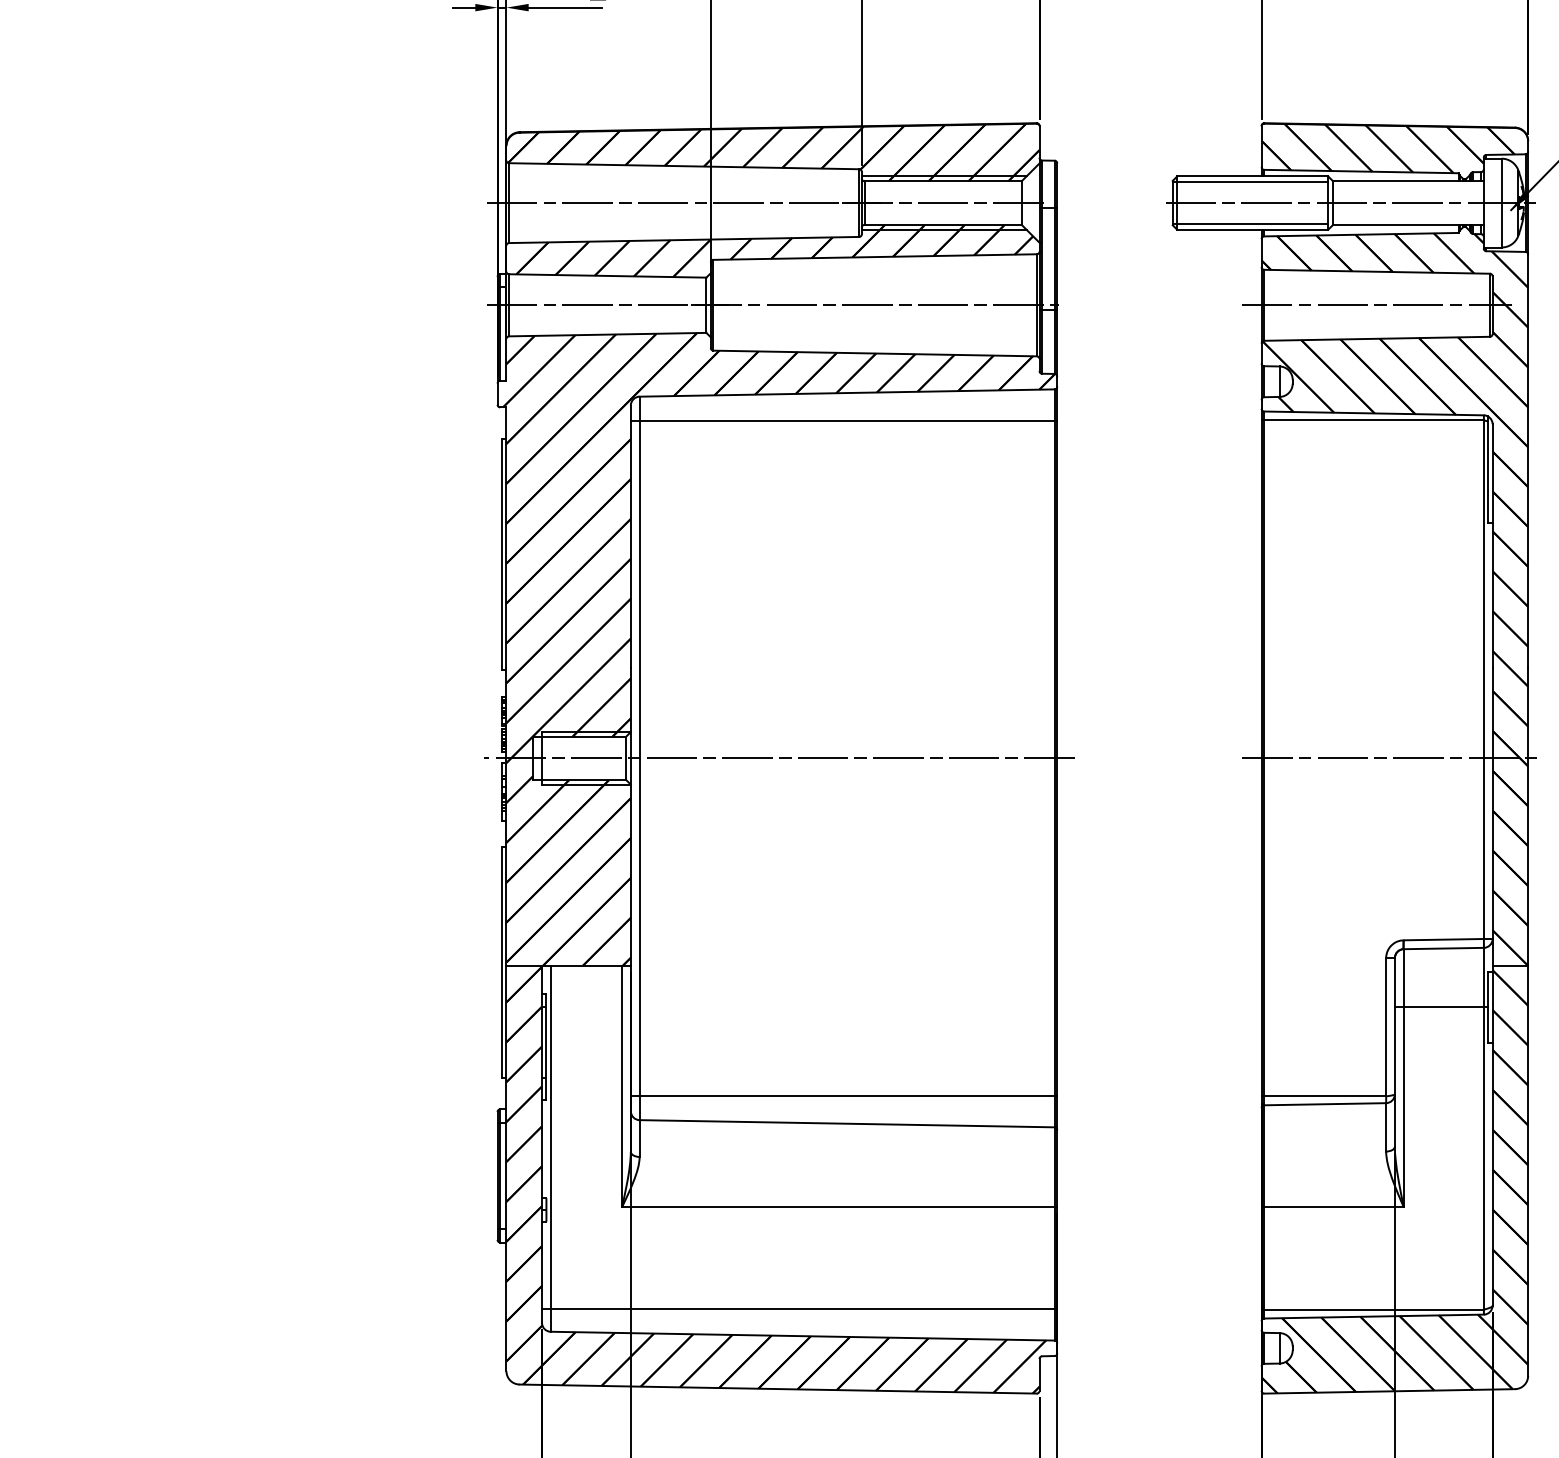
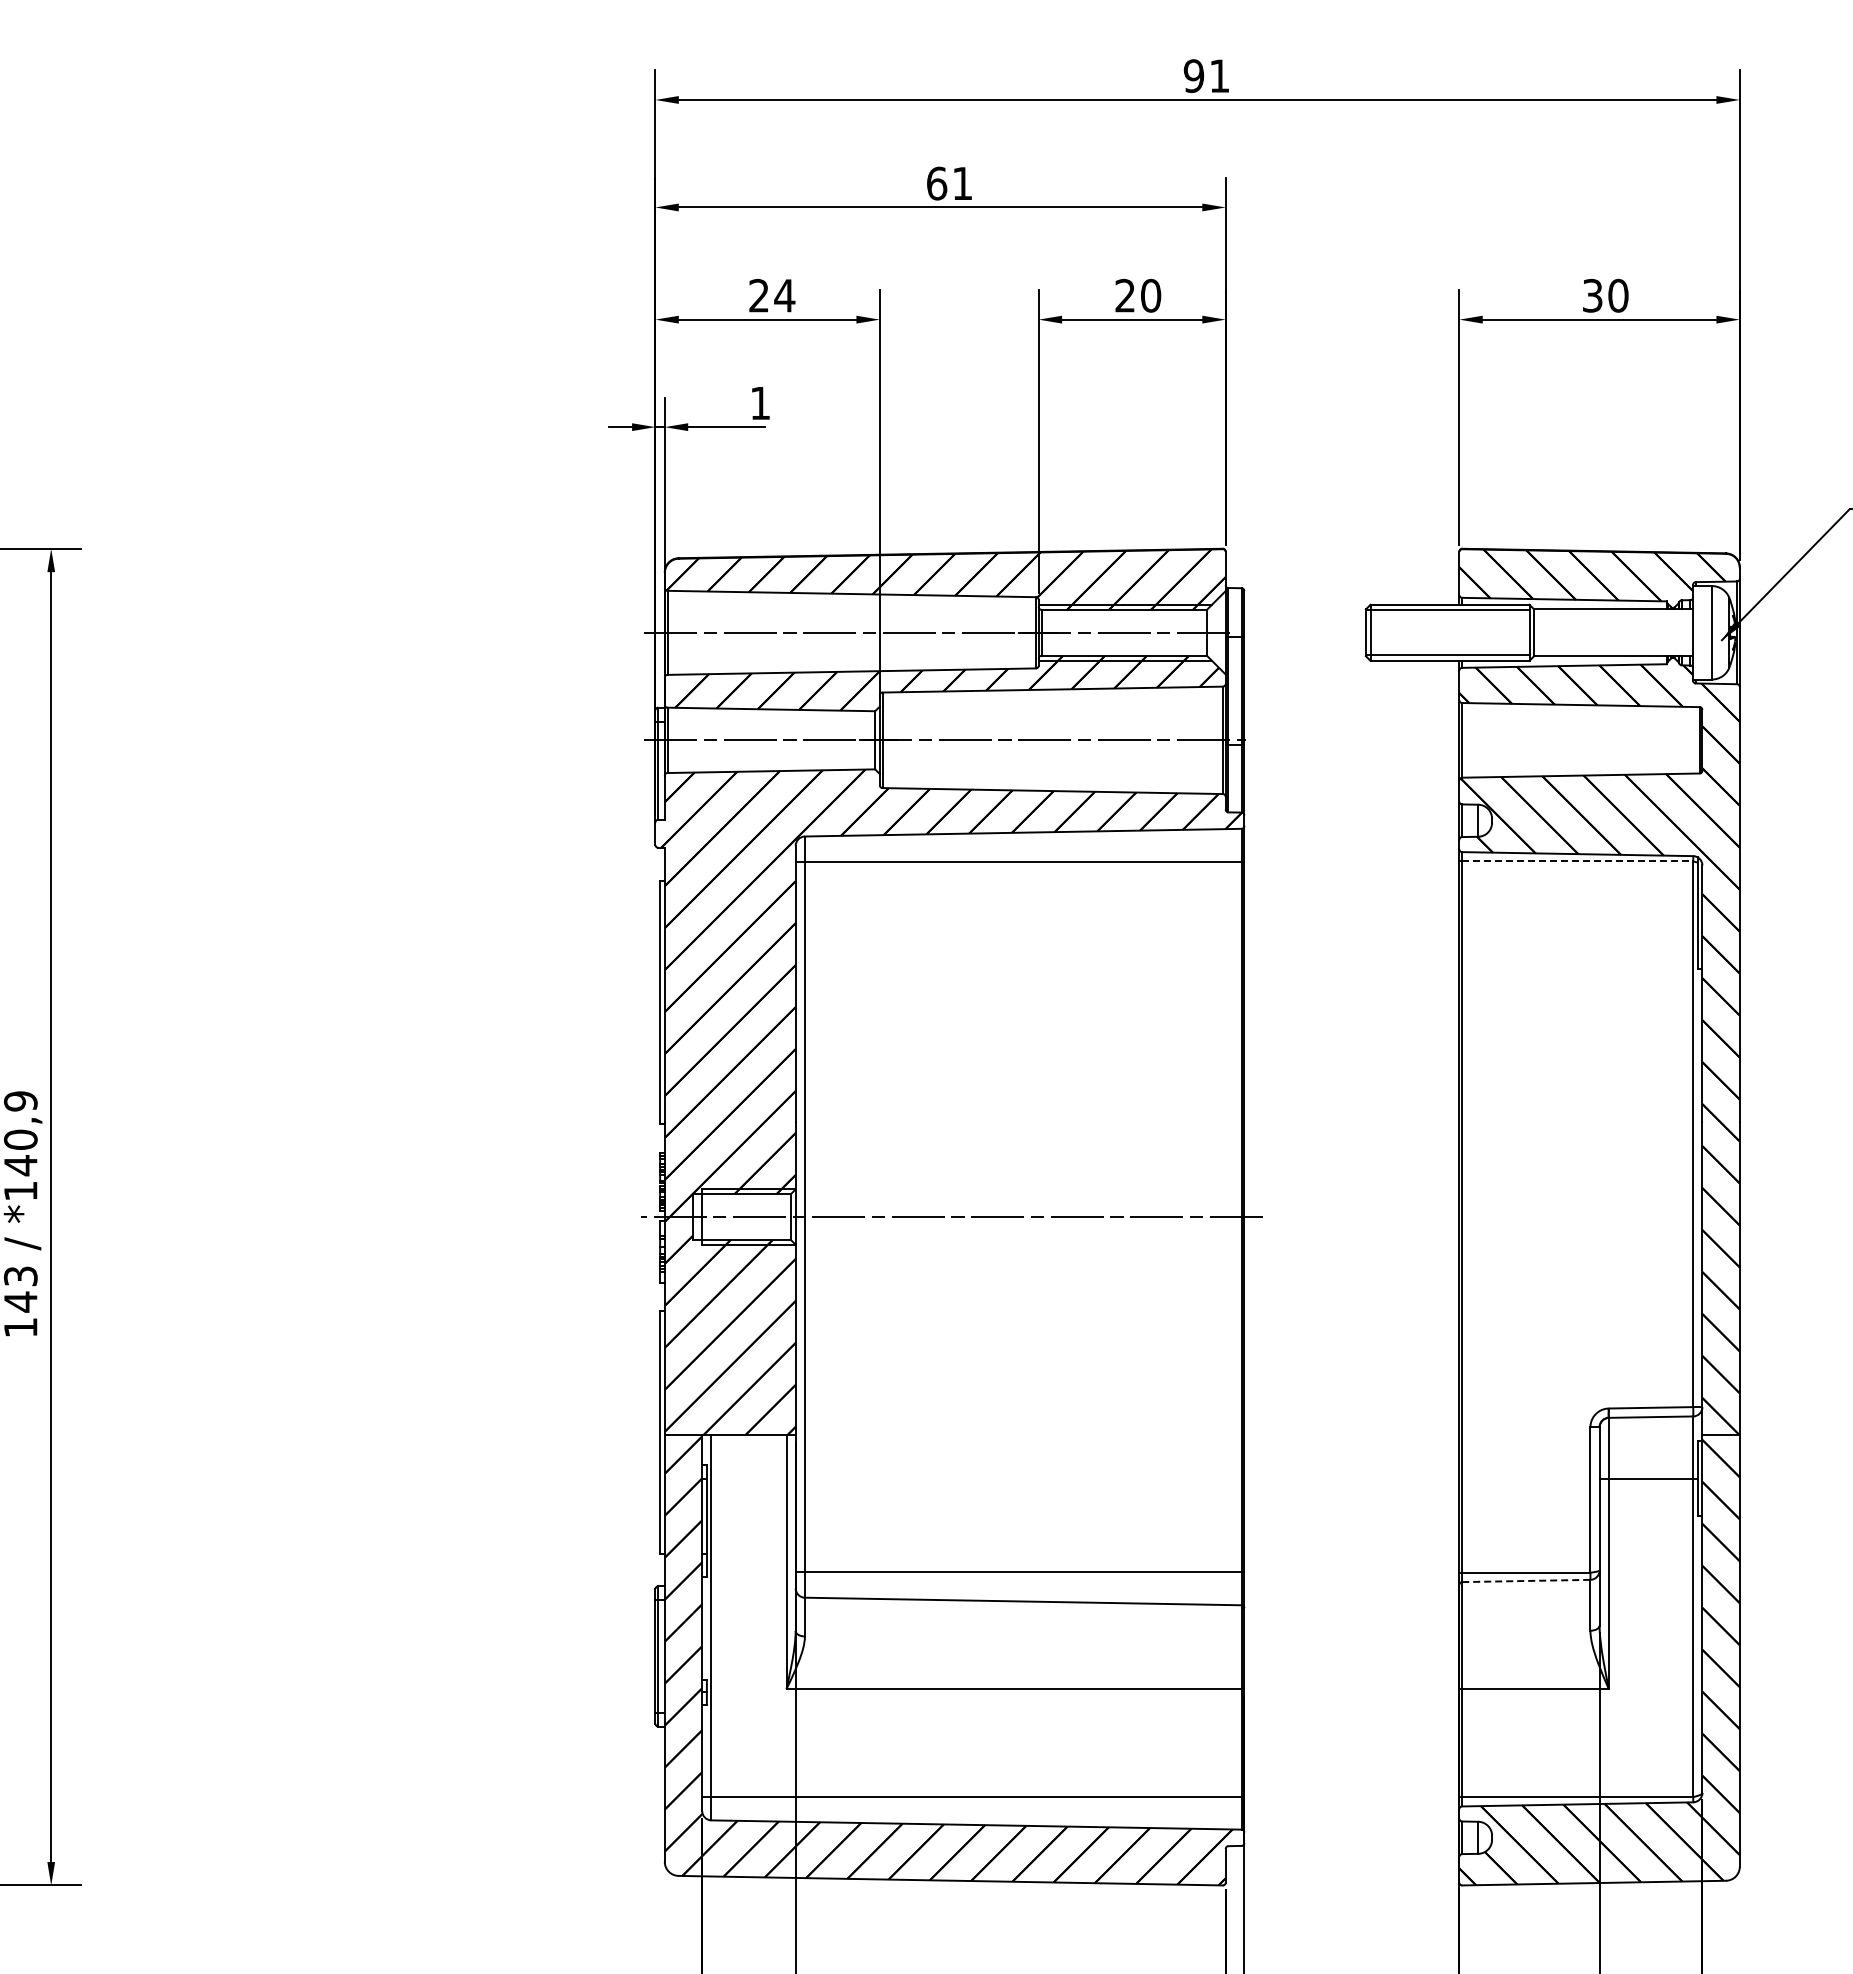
line: (1351, 202) -> (1553, 632), removed
line: (1376, 305) -> (1580, 740), removed
line: (1373, 420) -> (1577, 861), solid -> dashed
line: (1389, 758) -> (1593, 1217), removed
line: (1325, 1103) -> (1526, 1580), solid -> dashed

